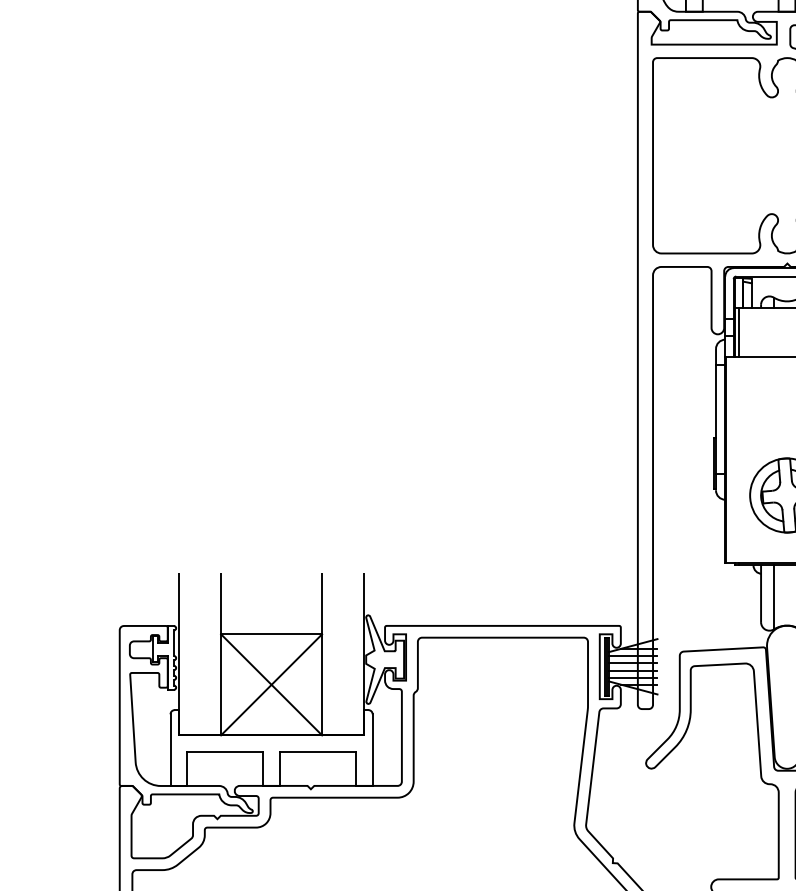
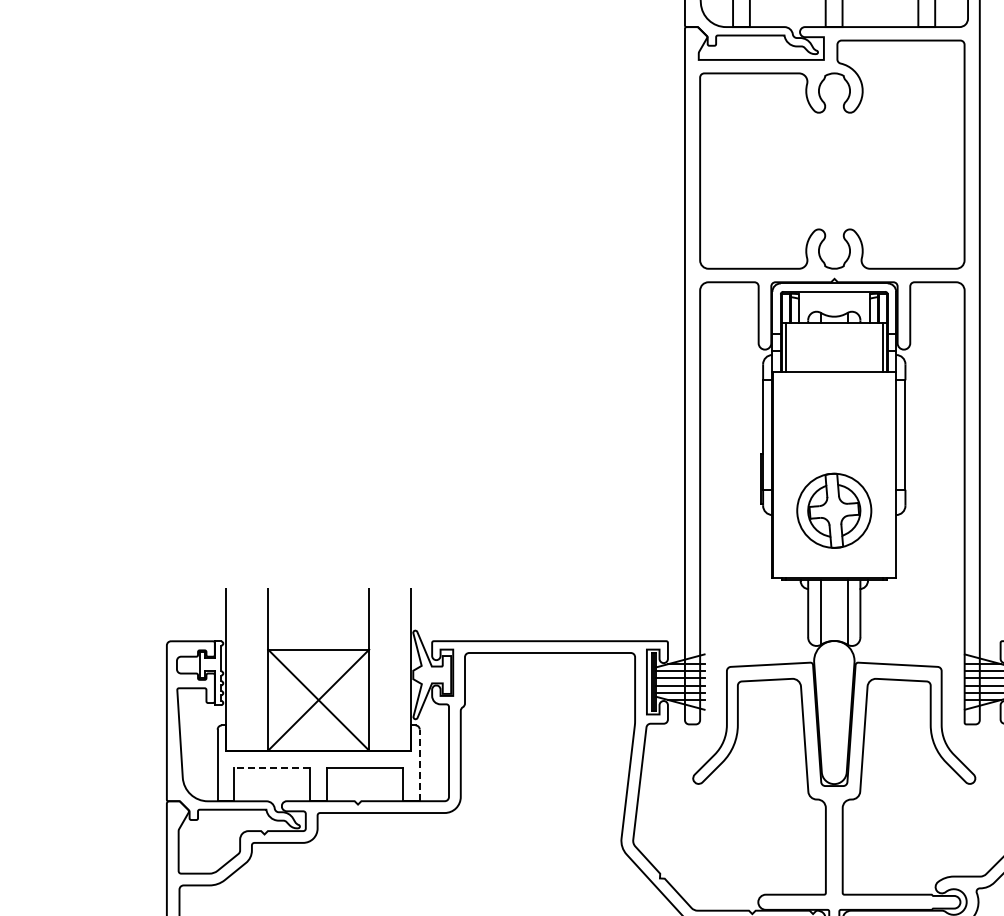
line: (372, 750) -> (419, 765), solid -> dashed
line: (225, 752) -> (272, 767), solid -> dashed

